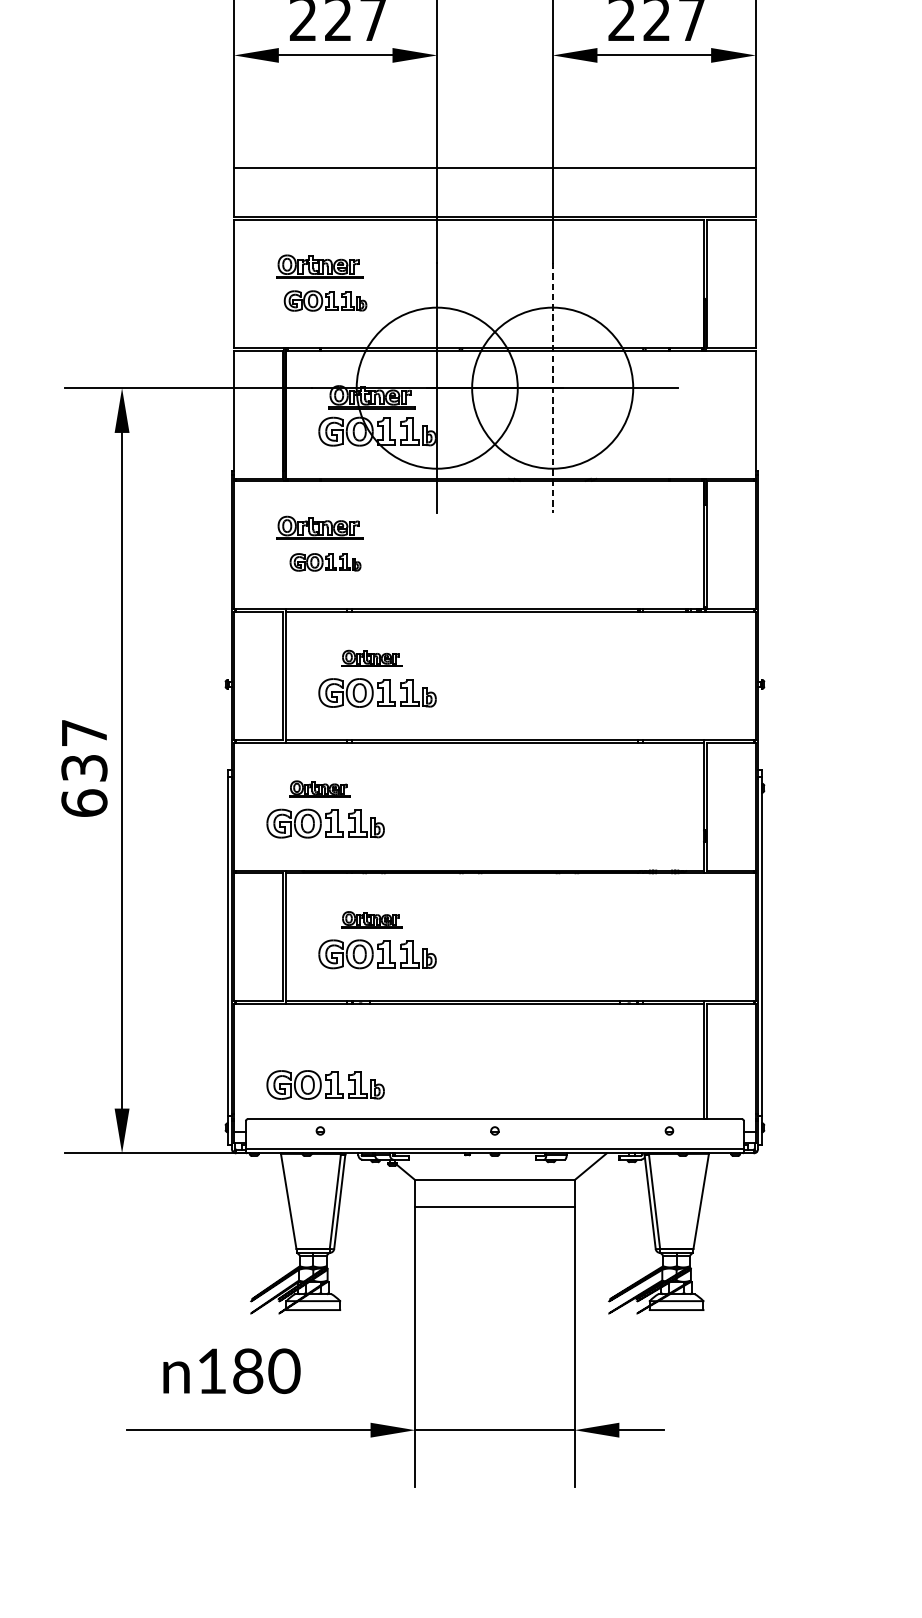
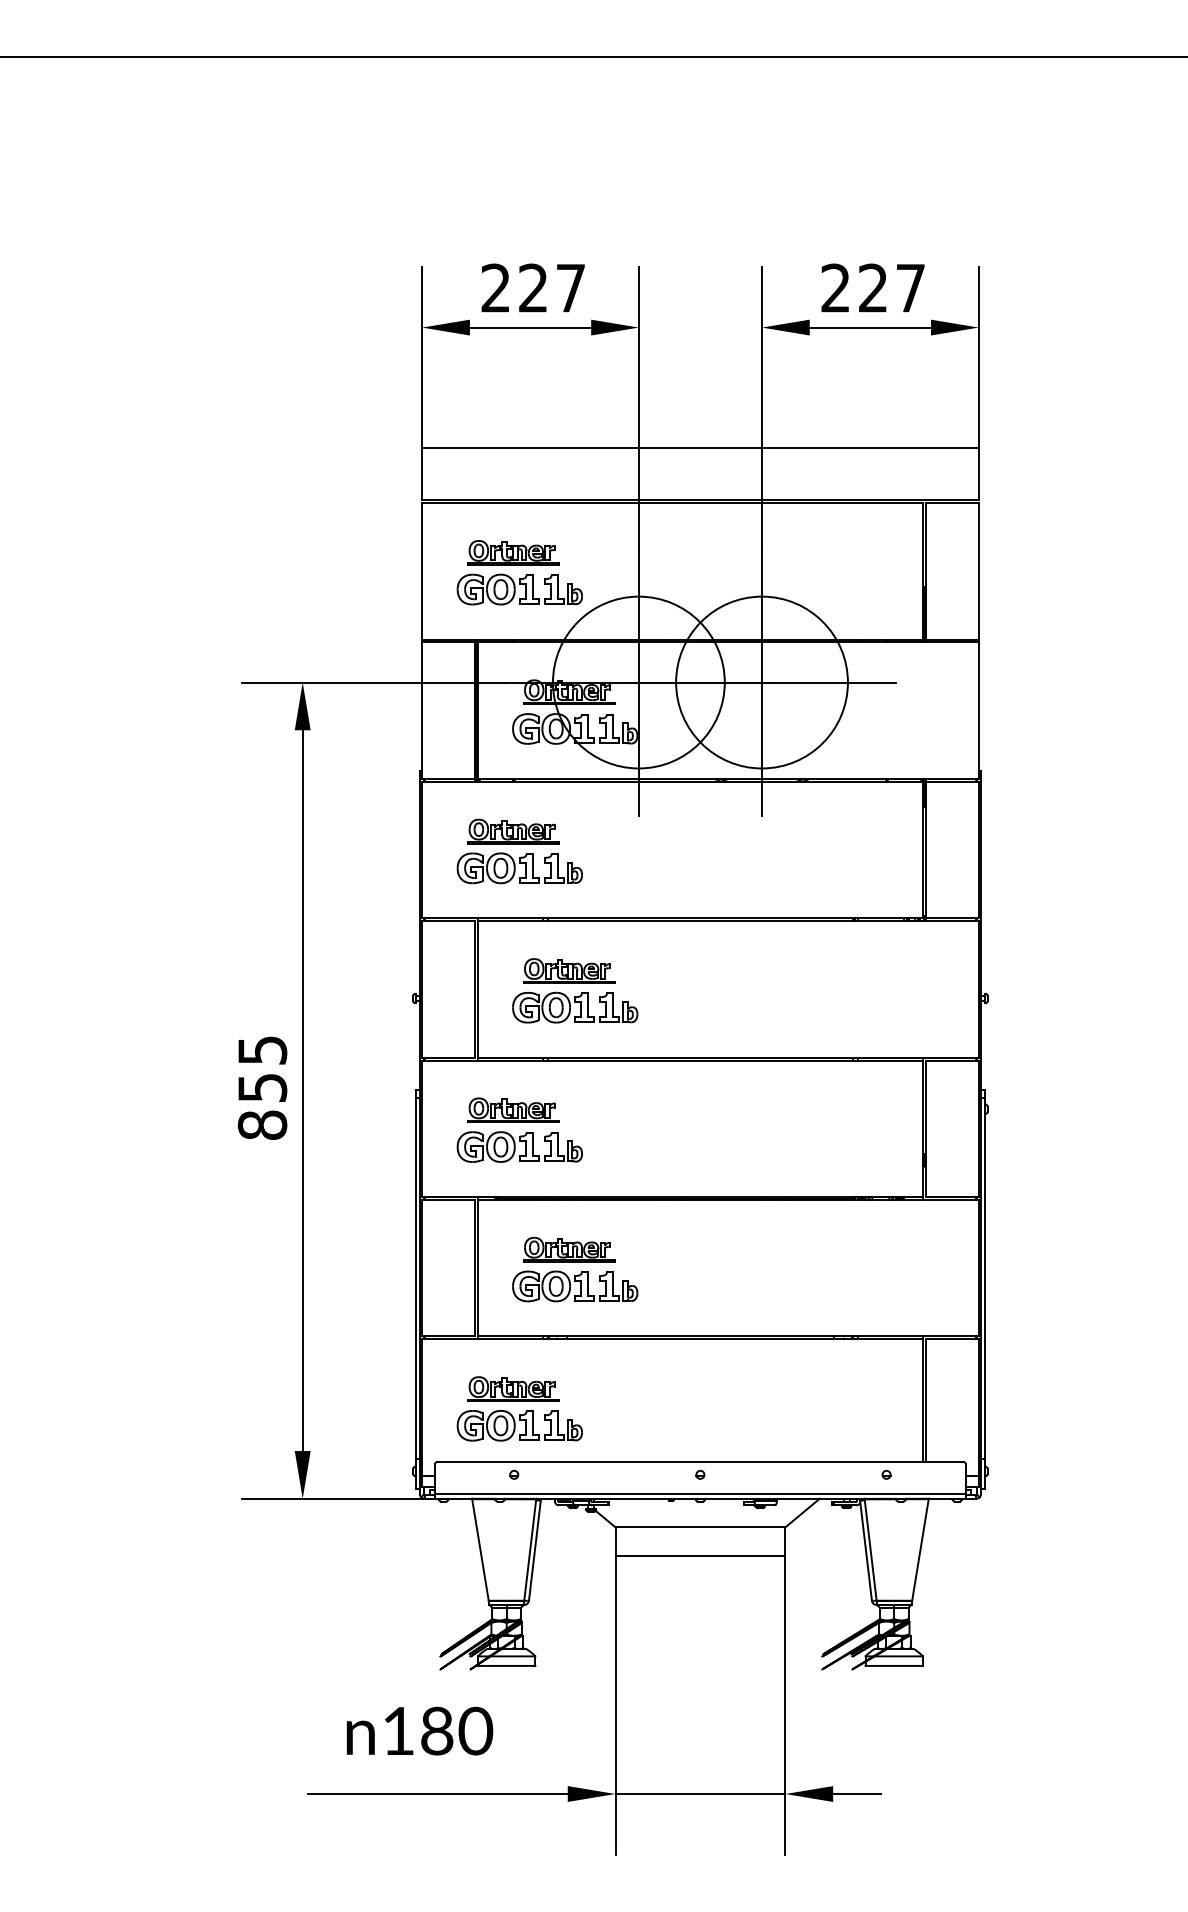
part: (325, 300) -> (519, 589), size x1.43
line: (553, 388) -> (762, 682), dashed -> solid
part: (325, 562) -> (519, 868), size x1.67
part: (372, 658) -> (569, 970), size x1.43
text: (84, 767) -> (262, 1087), 637 -> 855
part: (319, 788) -> (513, 1109), size x1.43
part: (372, 919) -> (569, 1249), size x1.43
part: (319, 1050) -> (513, 1388), added

